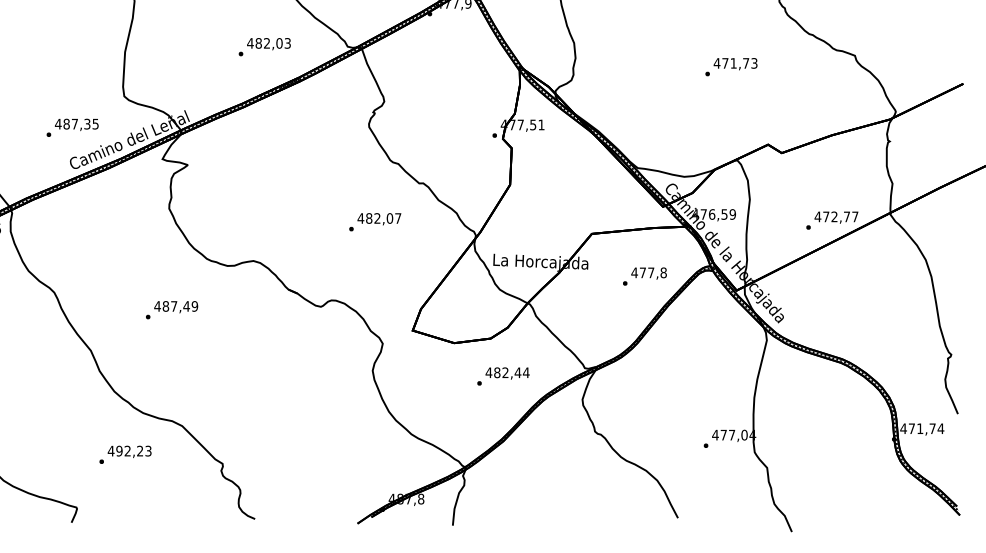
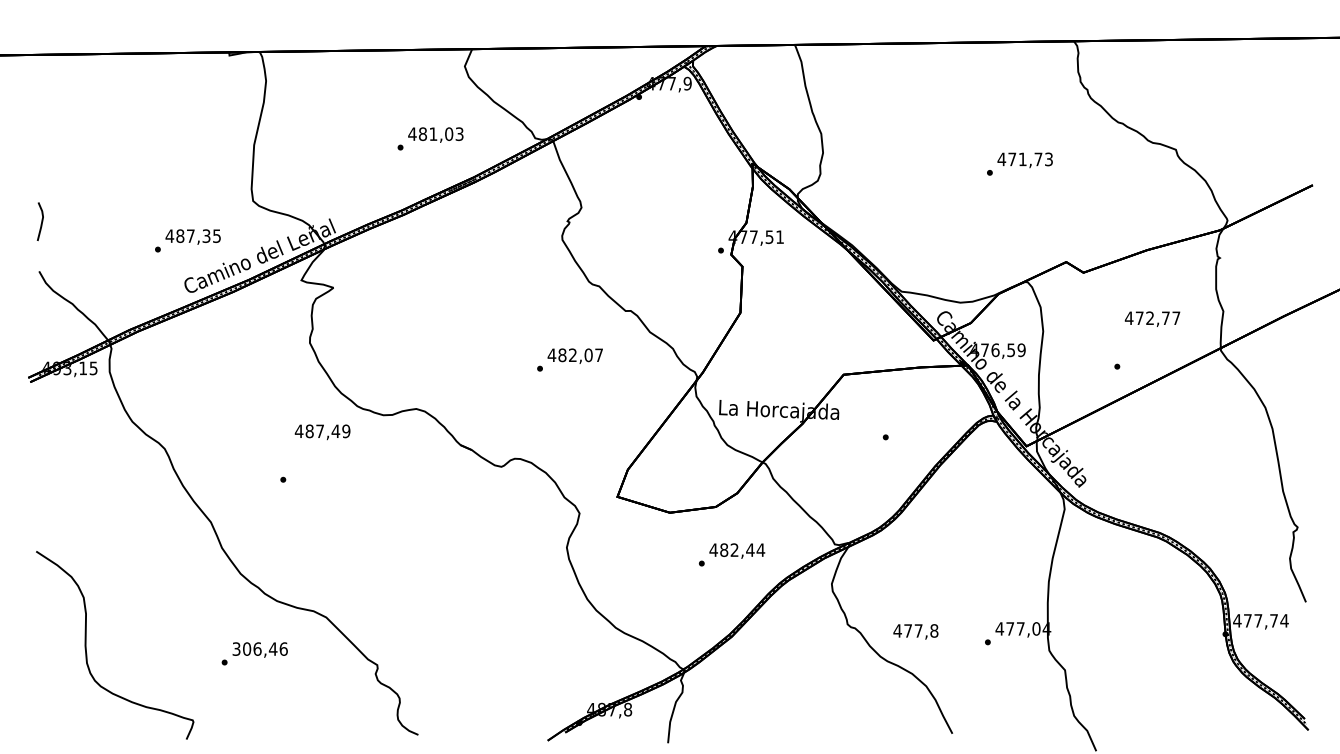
text: (267, 42) -> (433, 133), 482,03 -> 481,03
text: (836, 217) -> (1152, 318), moved
text: (648, 273) -> (915, 631), moved
text: (176, 307) -> (322, 432), moved
text: (920, 428) -> (1258, 620), 471,74 -> 477,74
text: (129, 450) -> (259, 648), 492,23 -> 306,46

